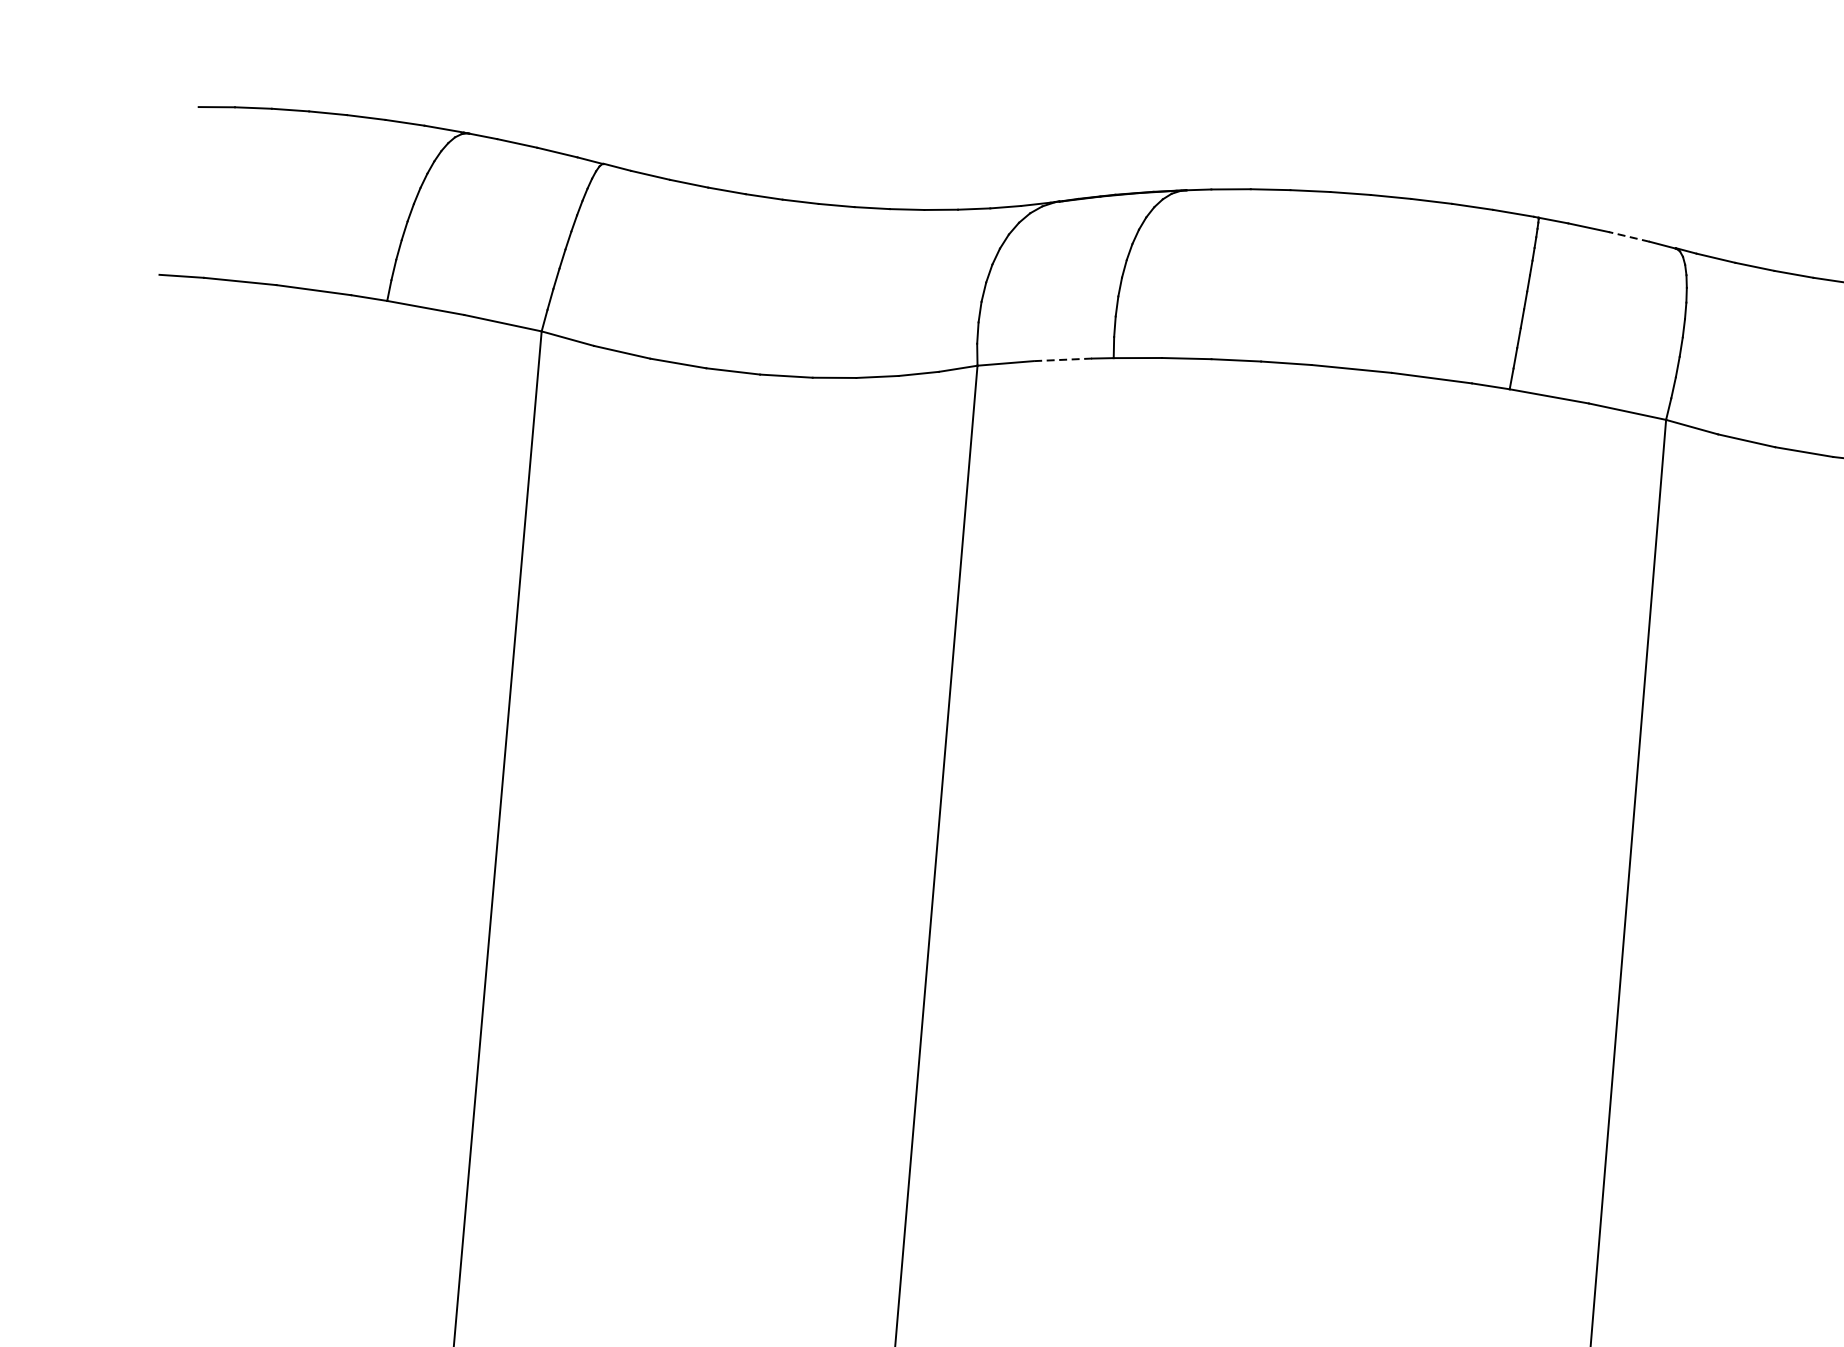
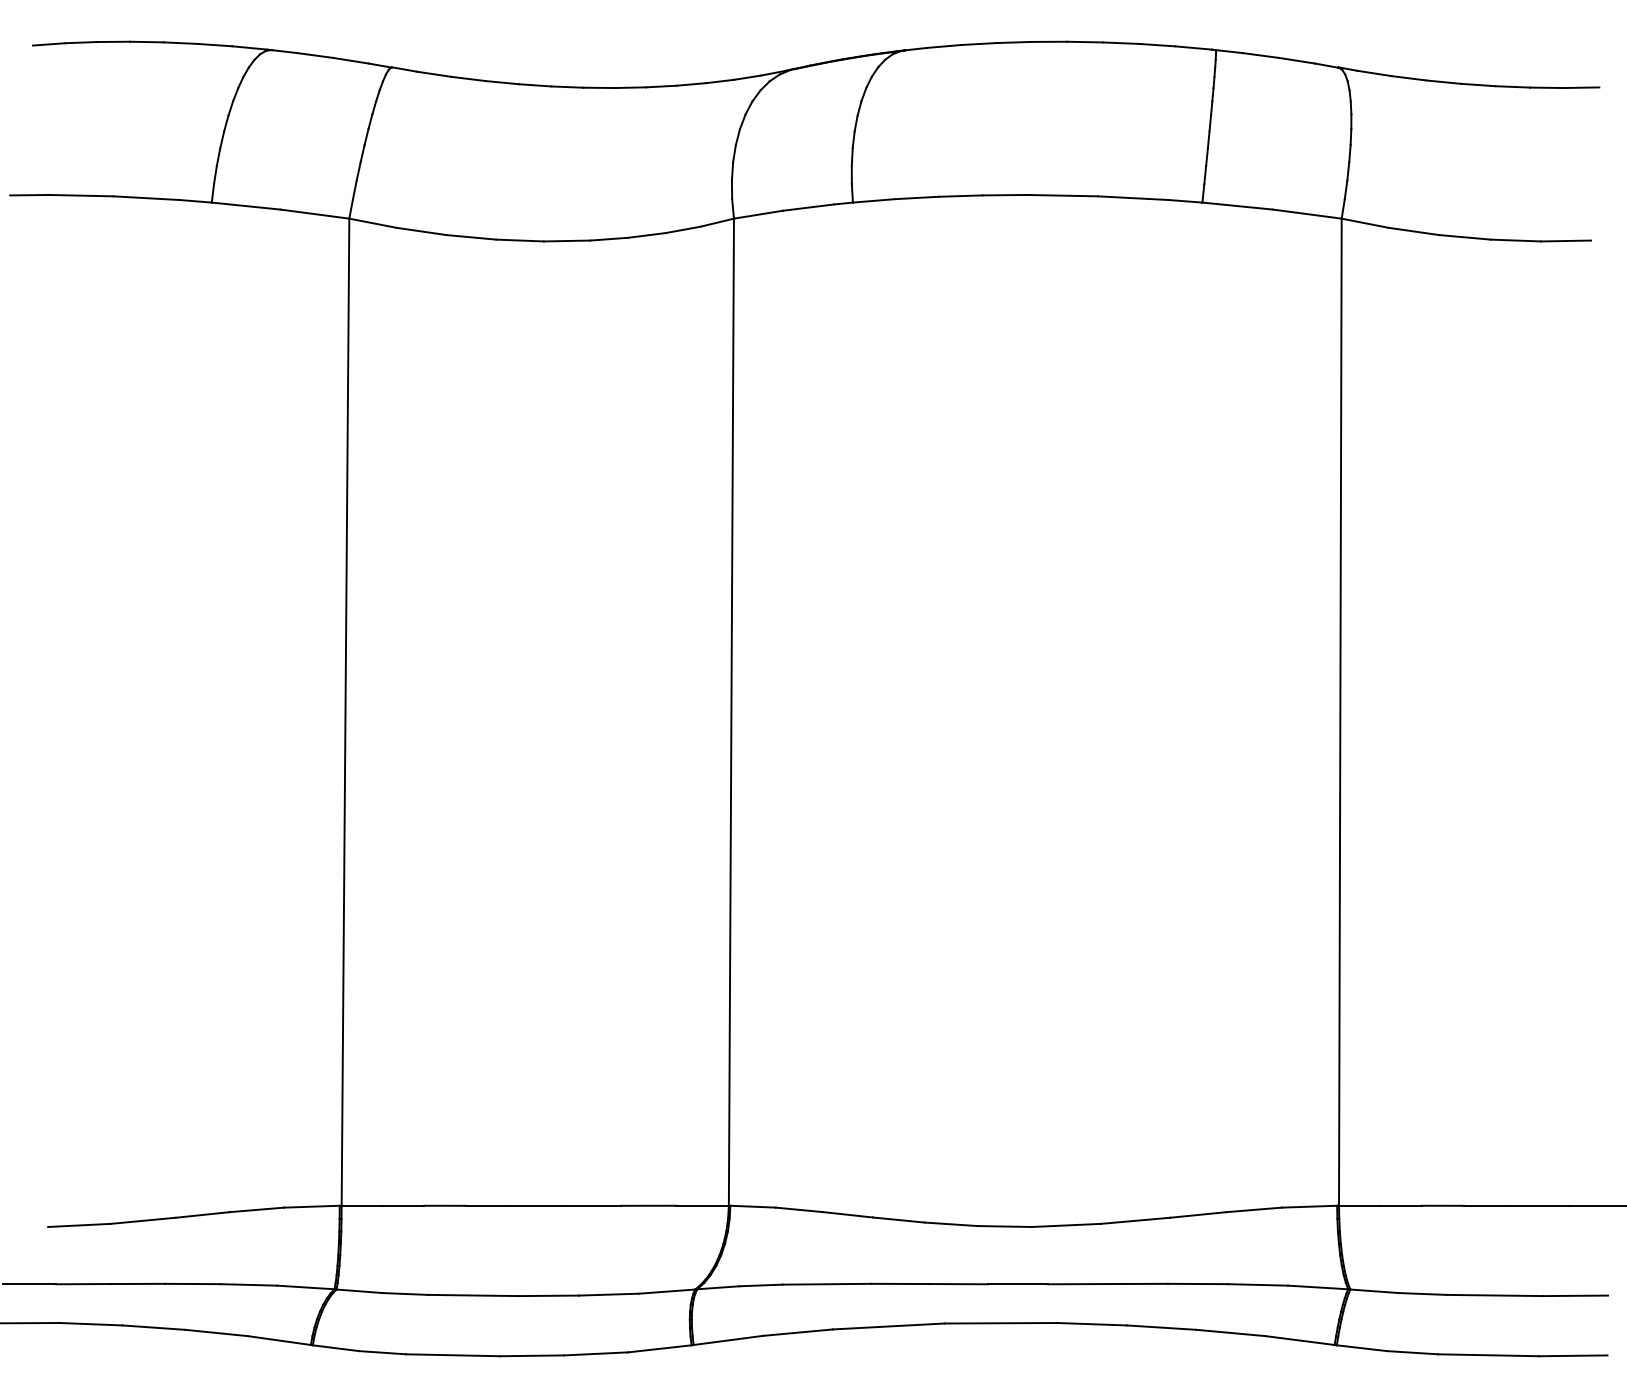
line: (1629, 236) -> (1296, 60), dashed -> solid
line: (1062, 359) -> (808, 207), dashed -> solid

